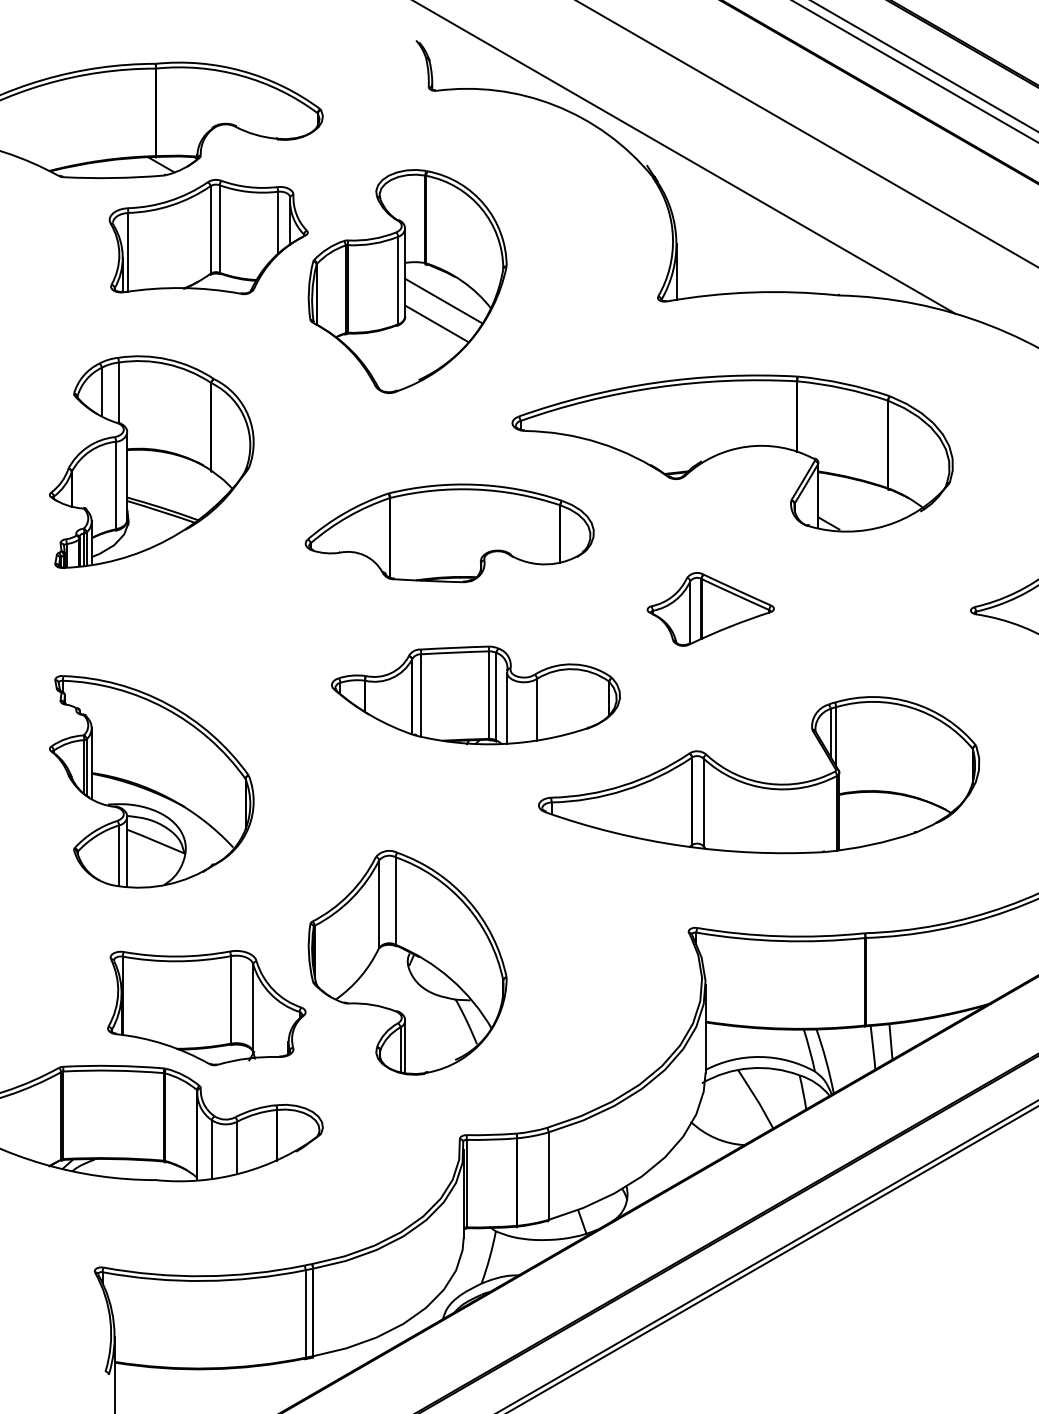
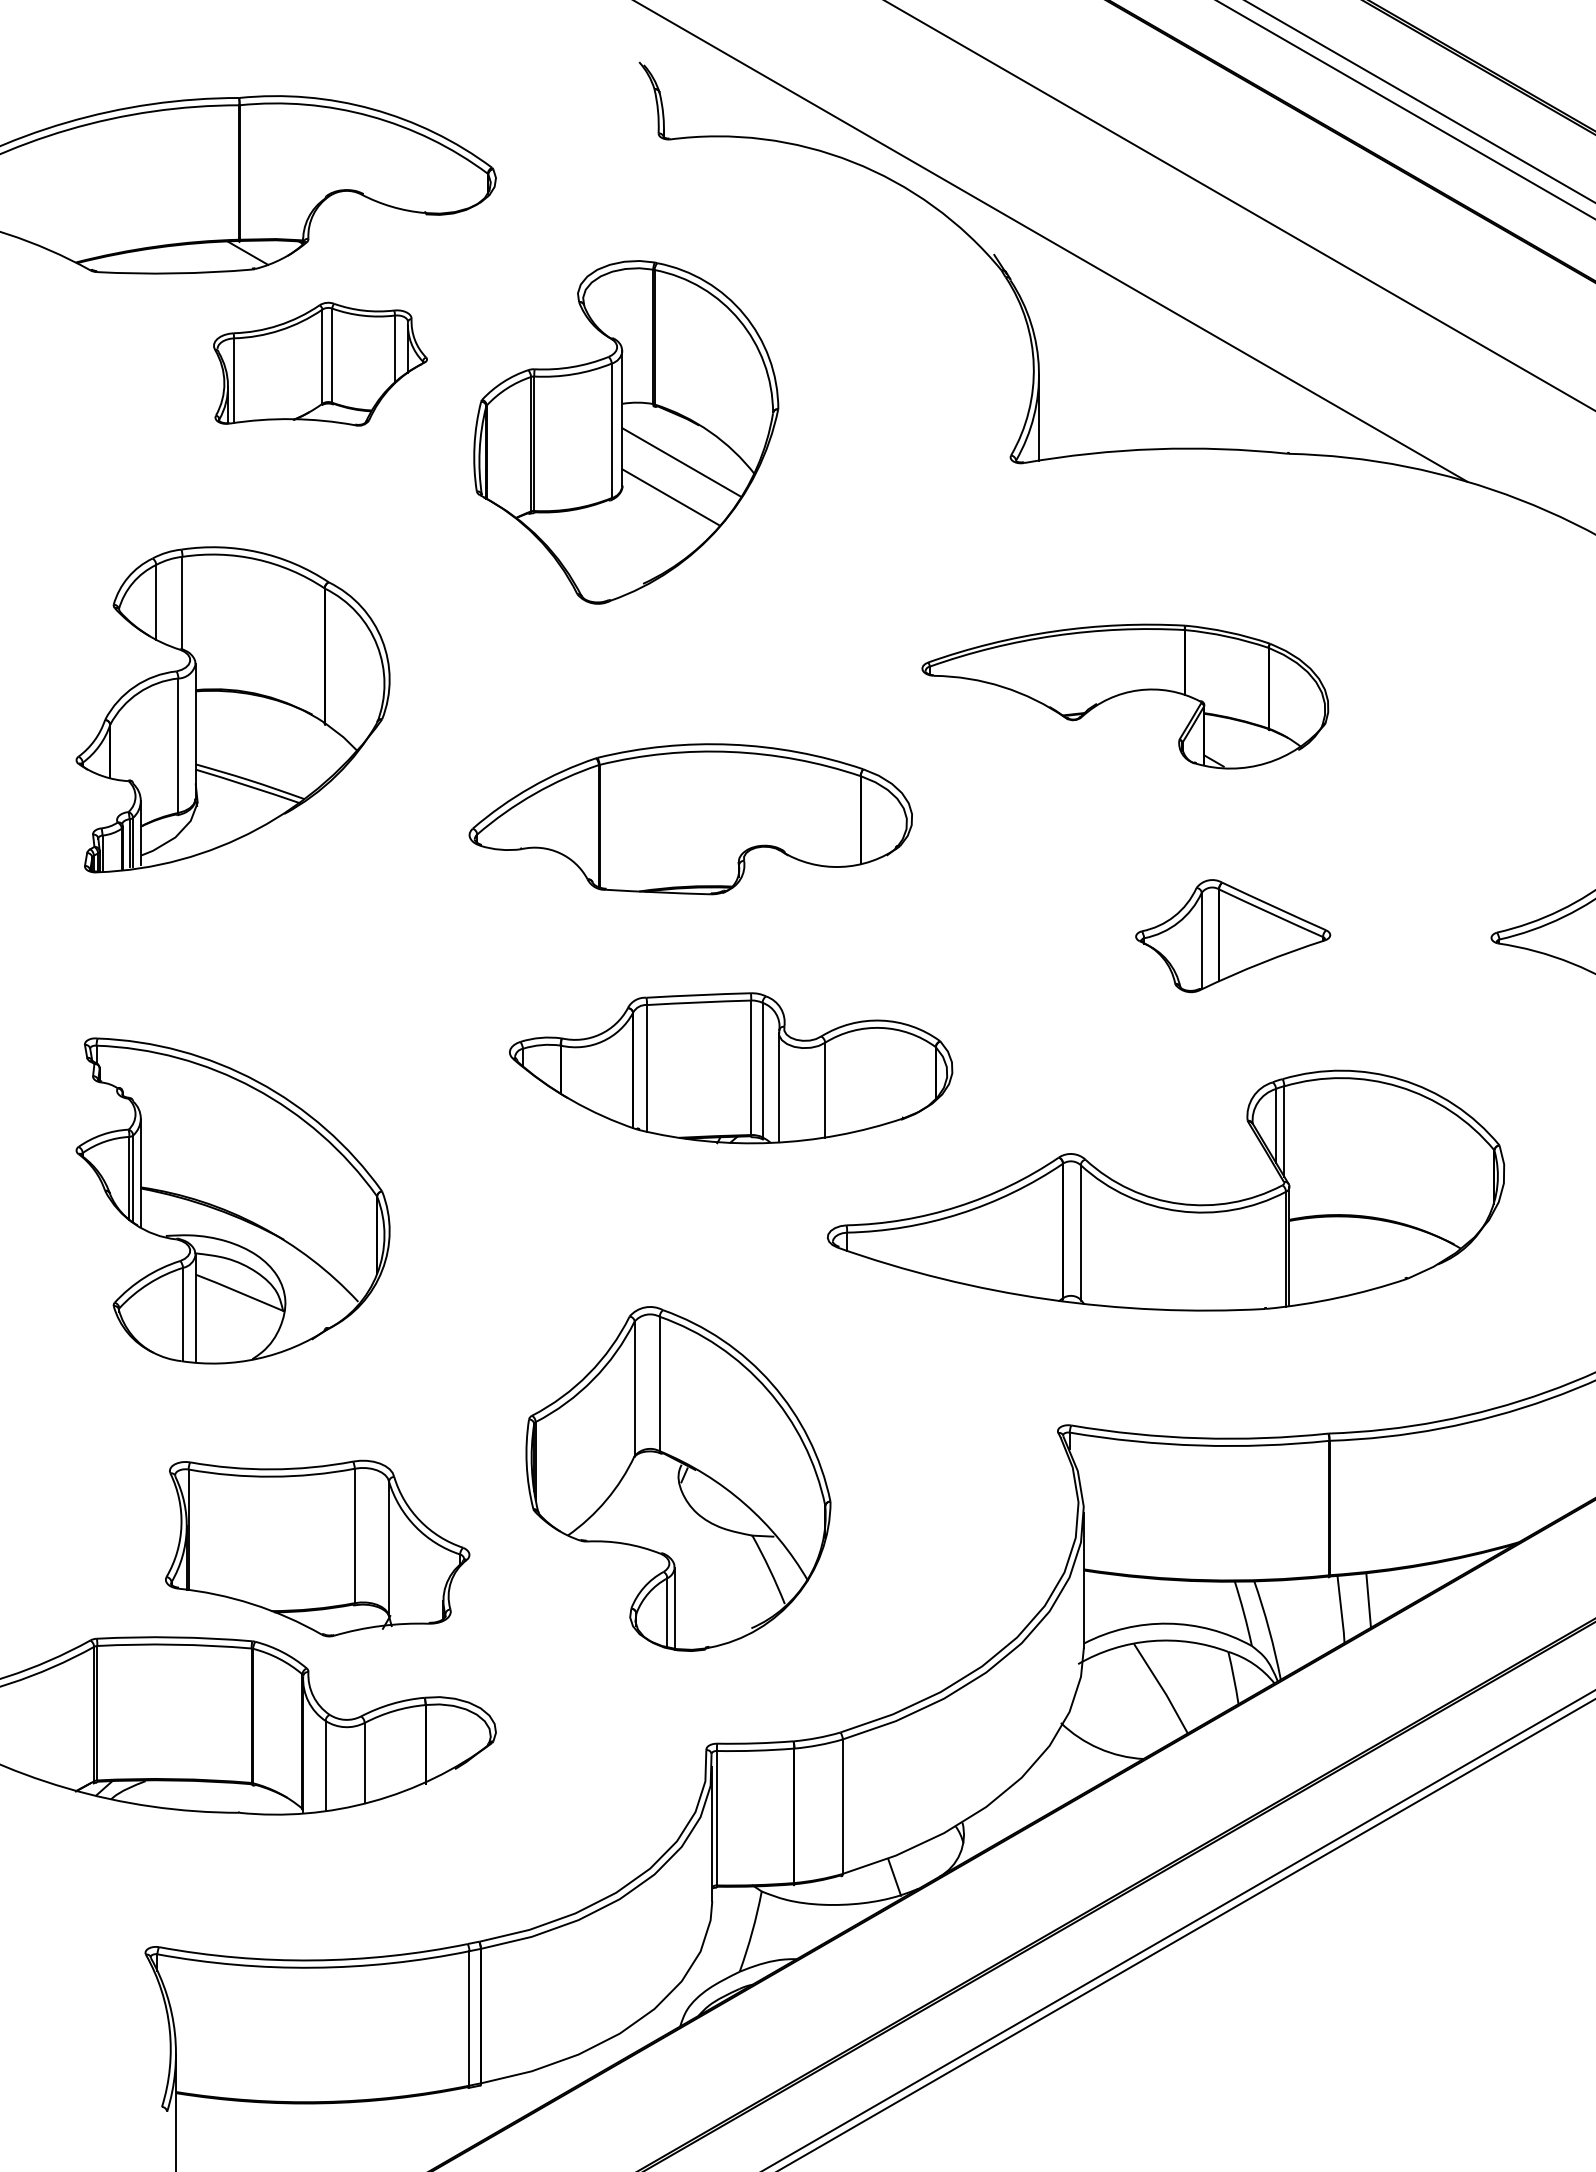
part: (208, 237) -> (320, 364), size x0.7
part: (732, 453) -> (1125, 696), size x0.6
part: (710, 609) -> (1232, 936), moved
part: (407, 962) -> (678, 1478), moved

